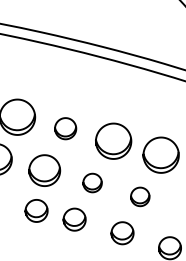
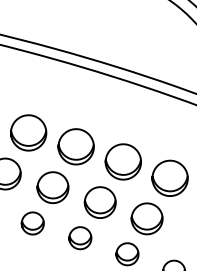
part: (64, 128) -> (75, 146), size x1.67
part: (91, 183) -> (99, 202), size x1.67
part: (139, 196) -> (146, 218), size x1.67
part: (36, 210) -> (32, 223), moved

